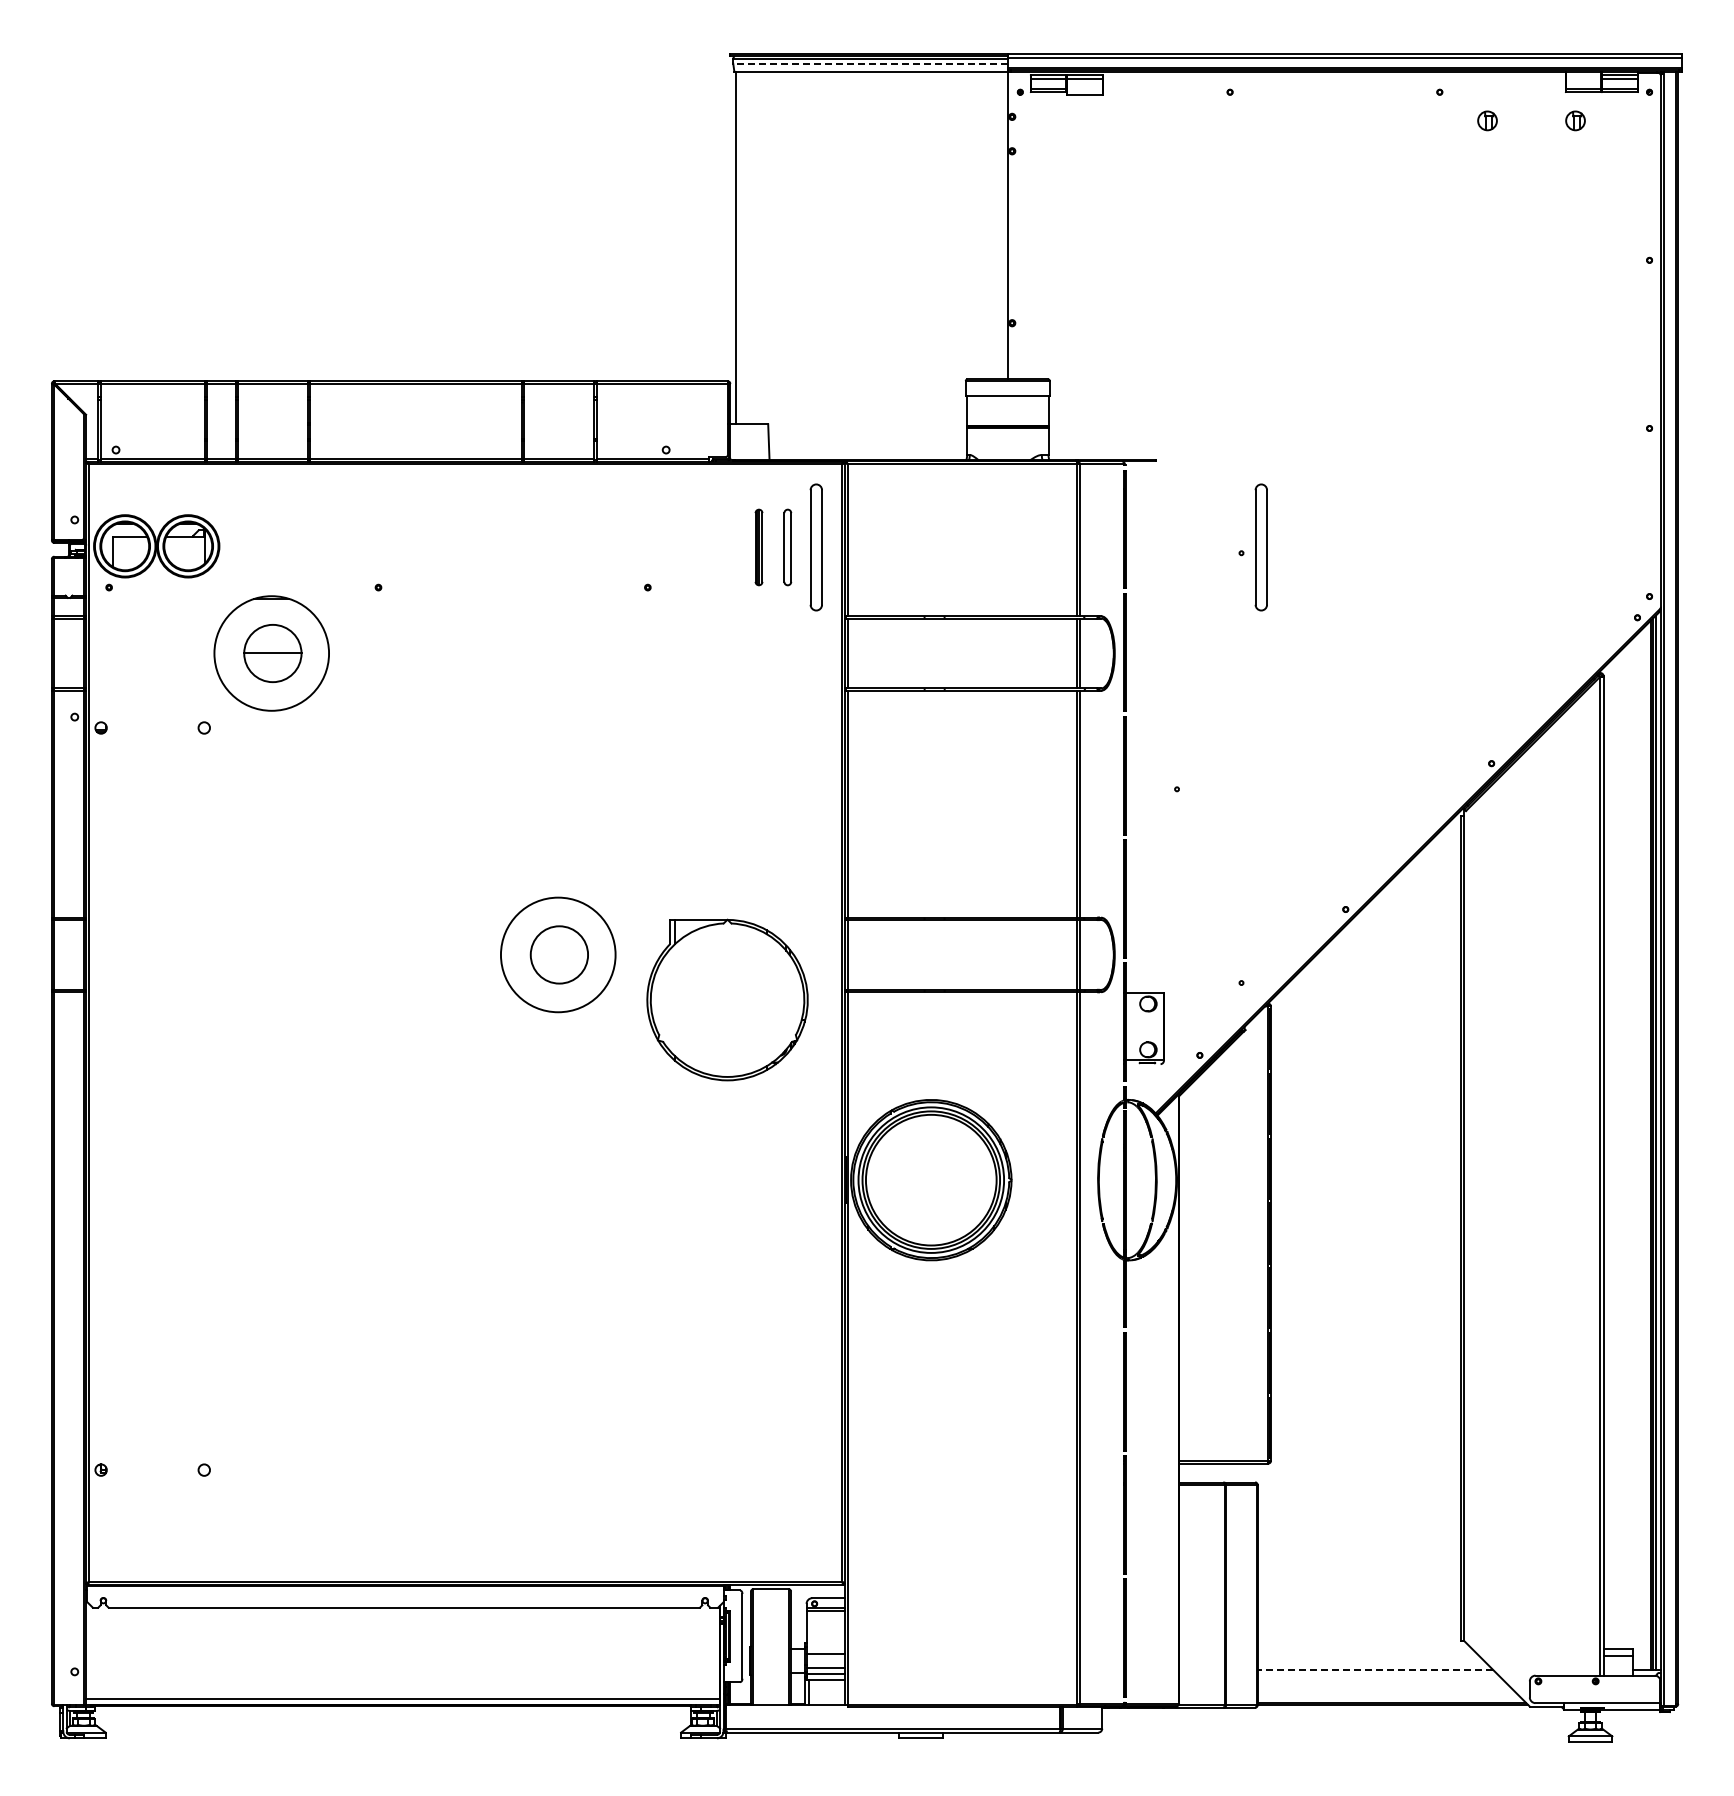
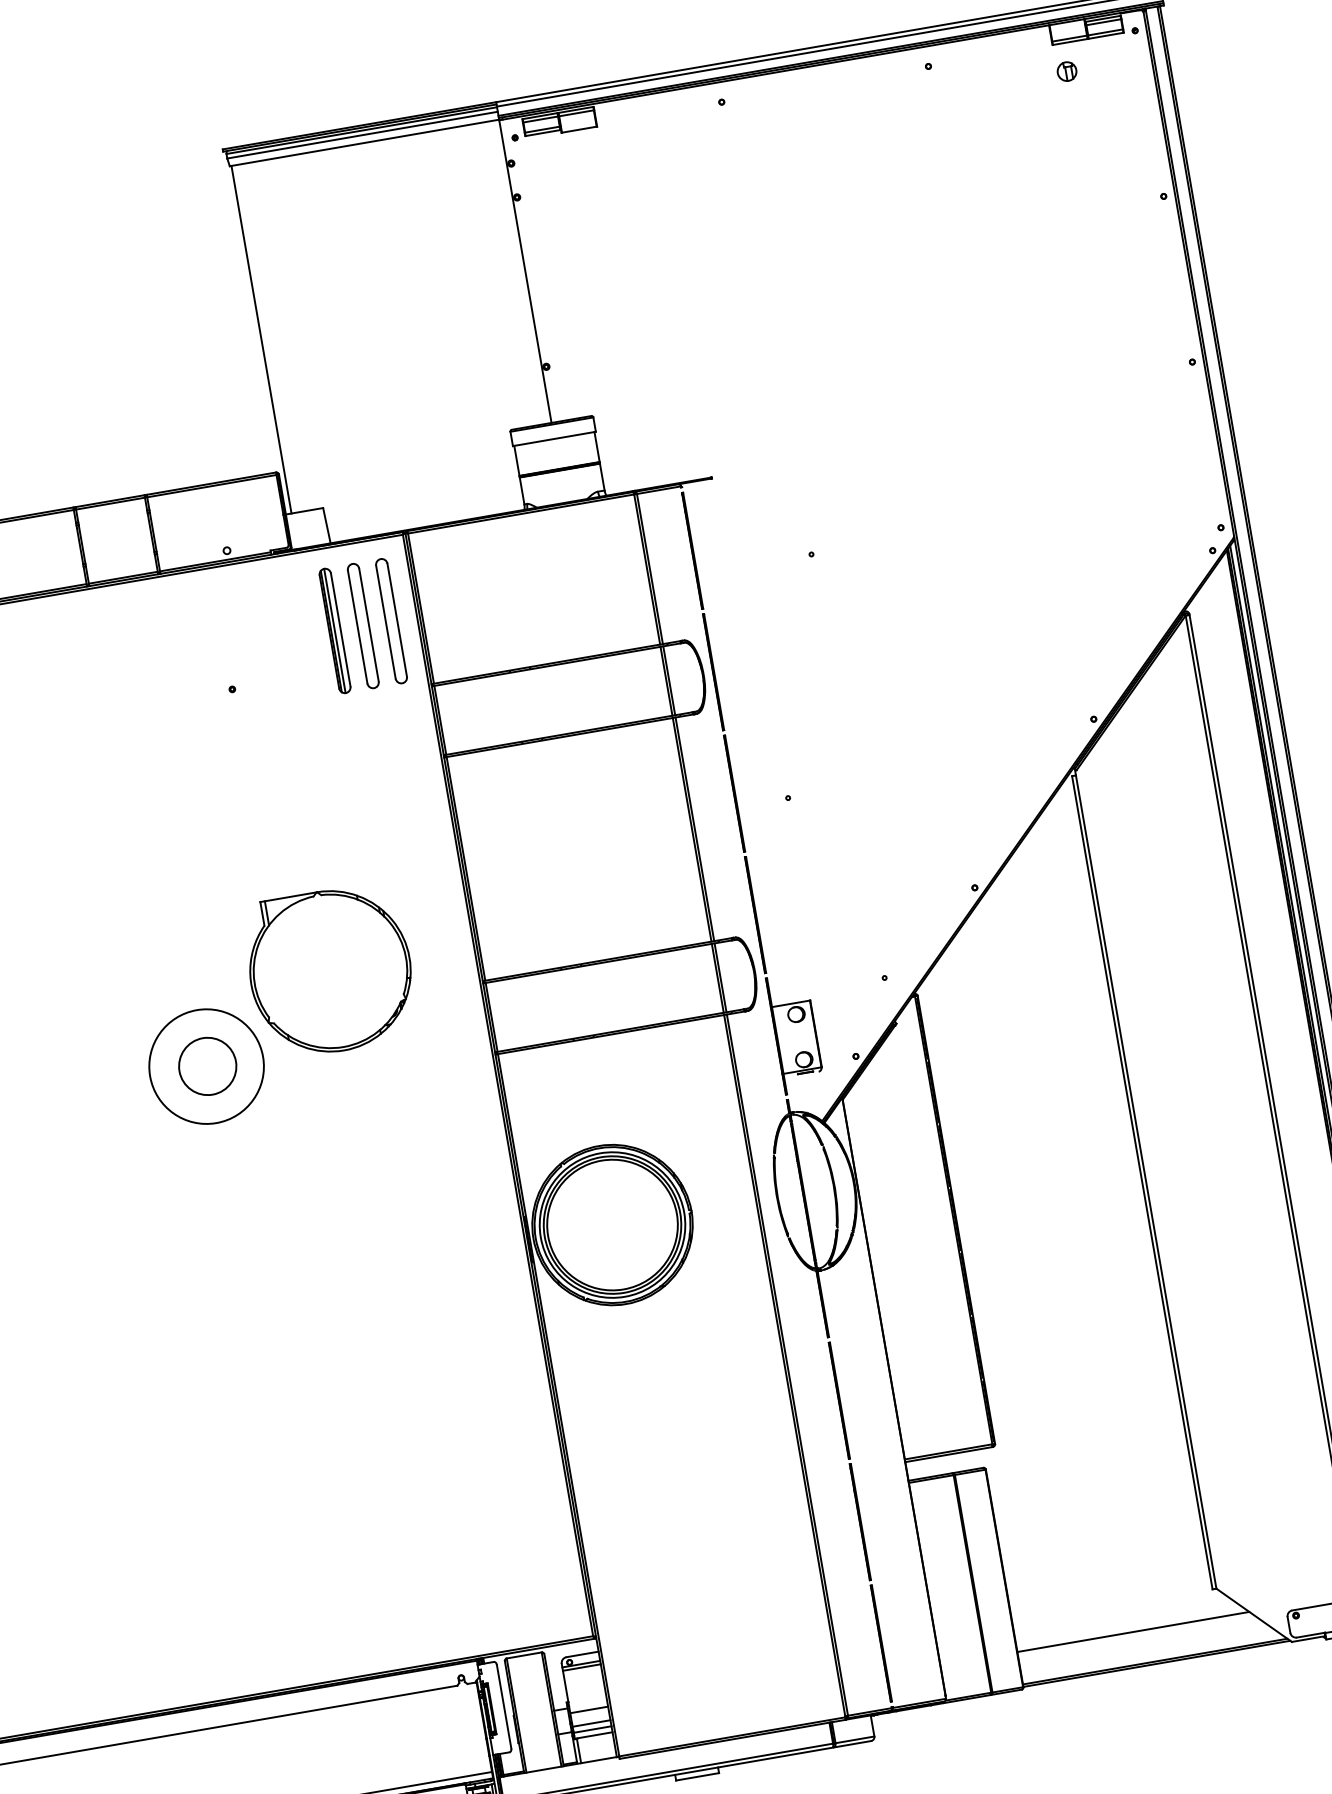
line: (869, 63) -> (361, 135), dashed -> solid
part: (1487, 120) -> (980, 86), removed
part: (758, 547) -> (334, 631), size x1.67
part: (787, 547) -> (363, 626), size x1.67
part: (1260, 547) -> (829, 545), removed
part: (727, 999) -> (330, 970), moved
line: (1375, 1669) -> (1133, 1631), dashed -> solid

